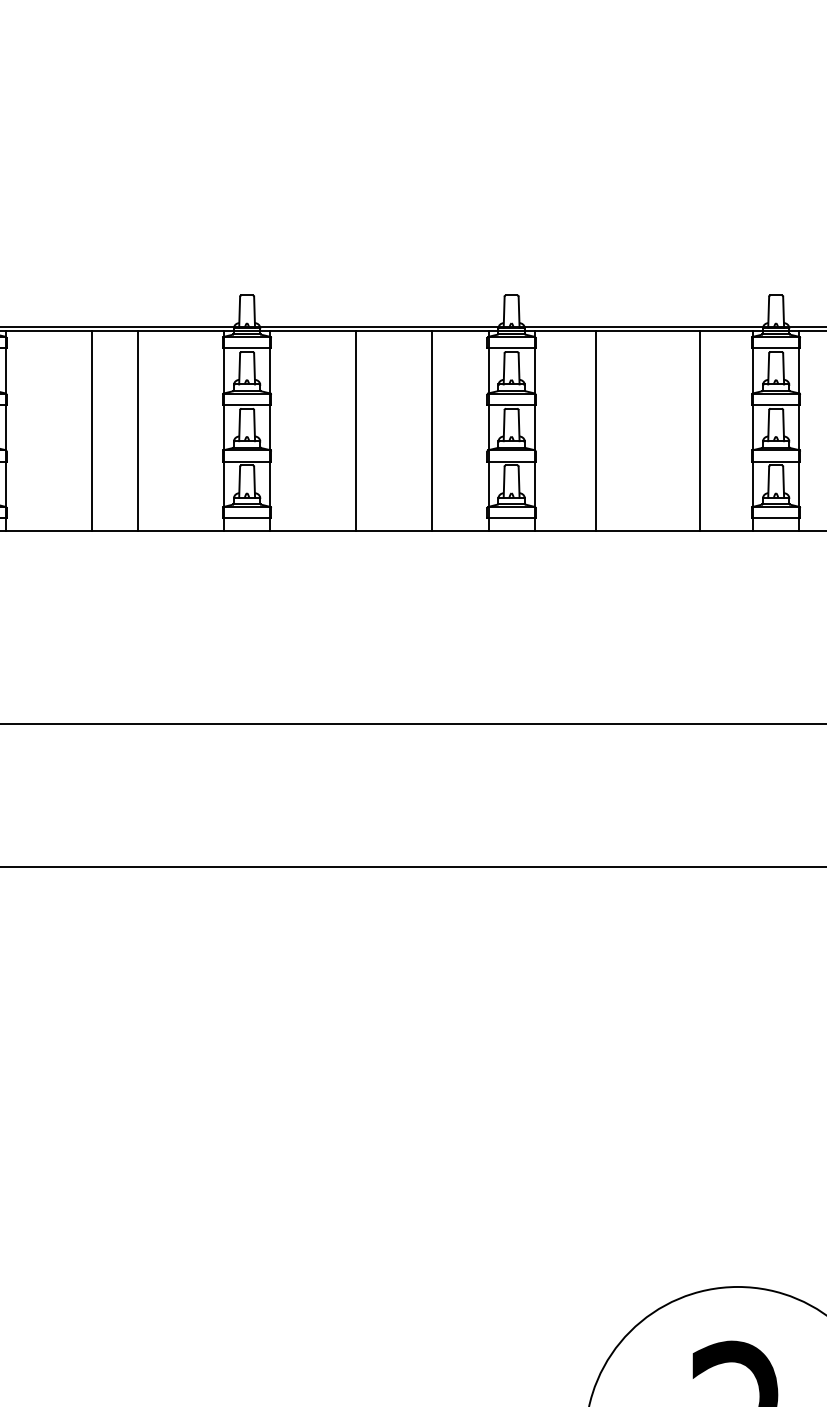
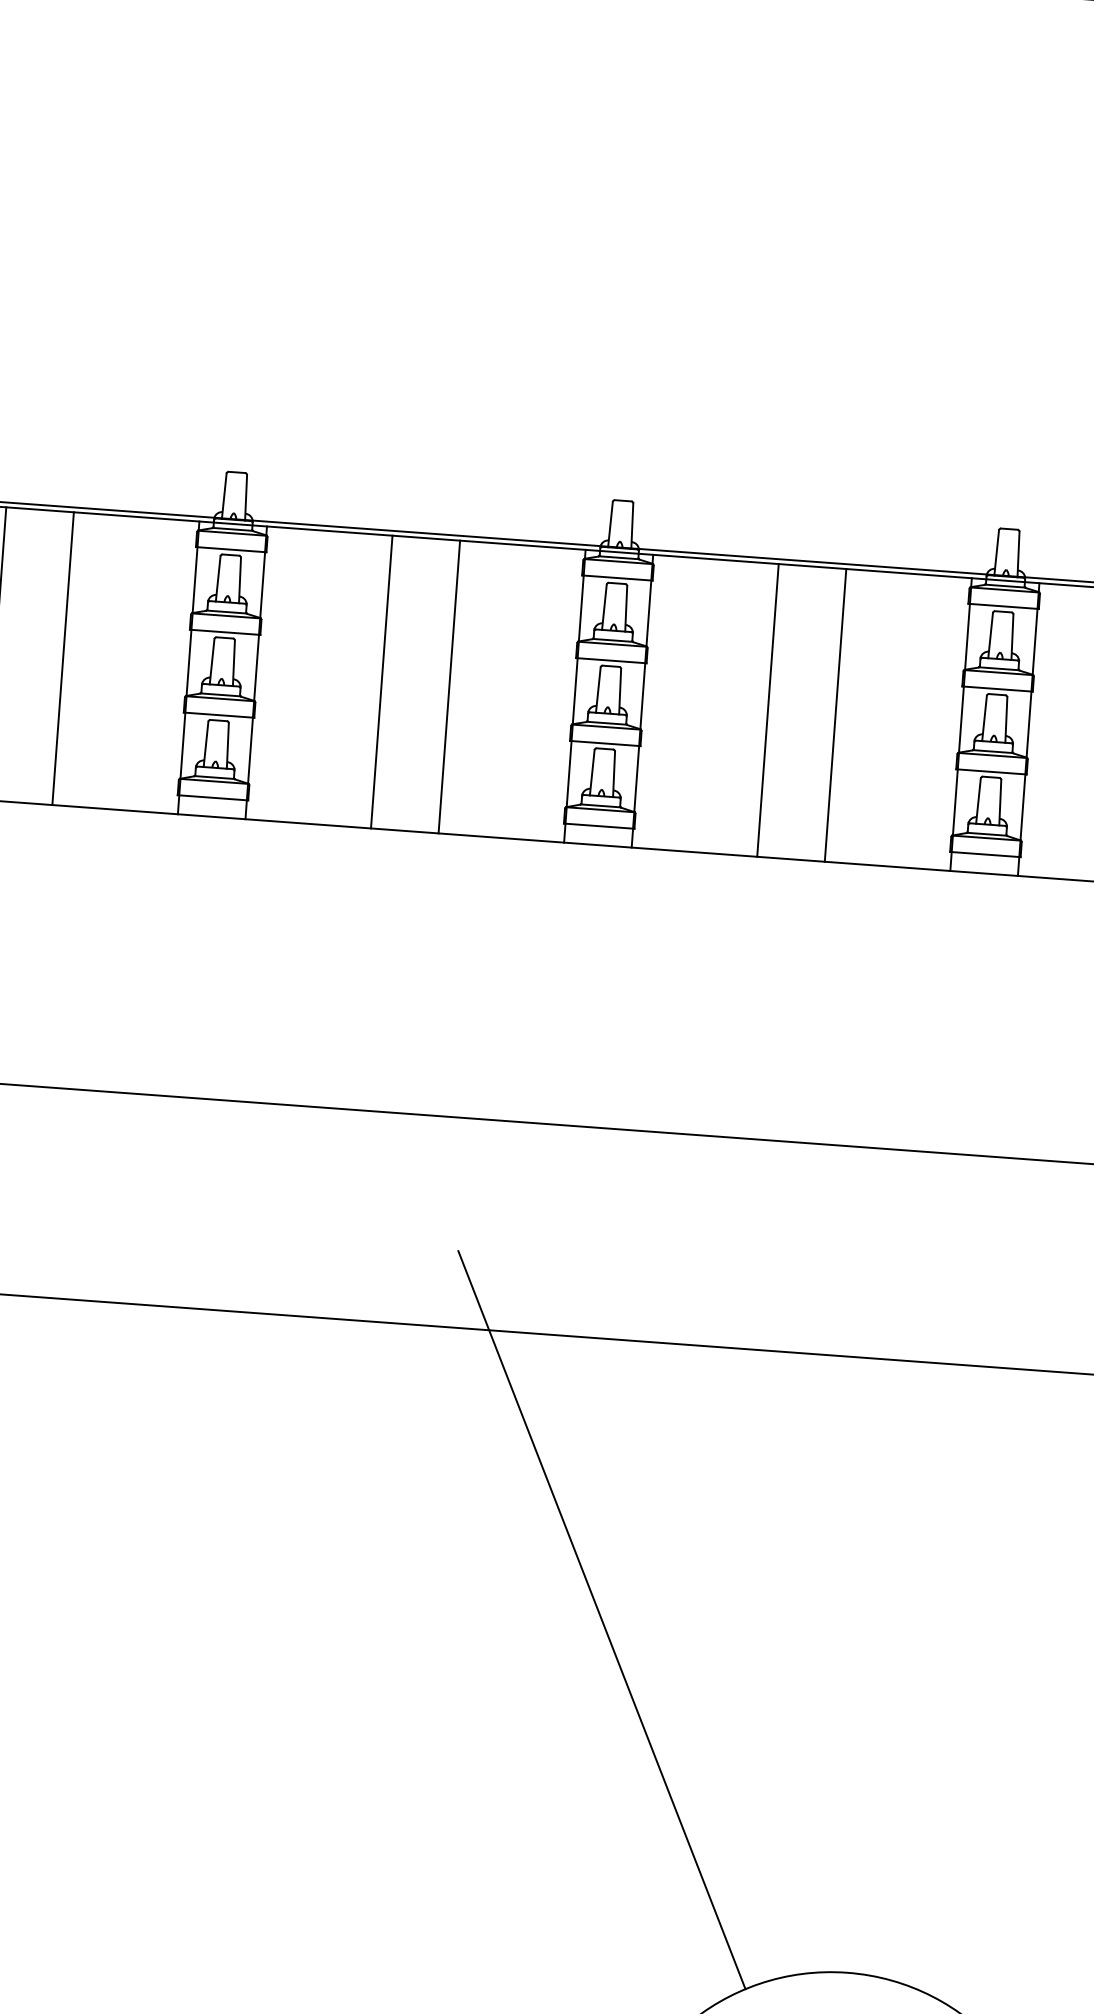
line: (431, 430) -> (449, 686), moved
line: (595, 430) -> (767, 709), moved
line: (700, 430) -> (836, 714), moved
line: (552, 1058) -> (601, 1619), added

